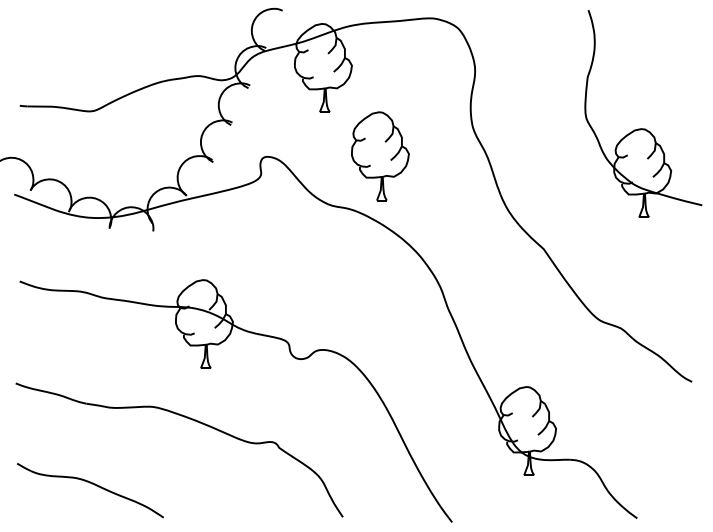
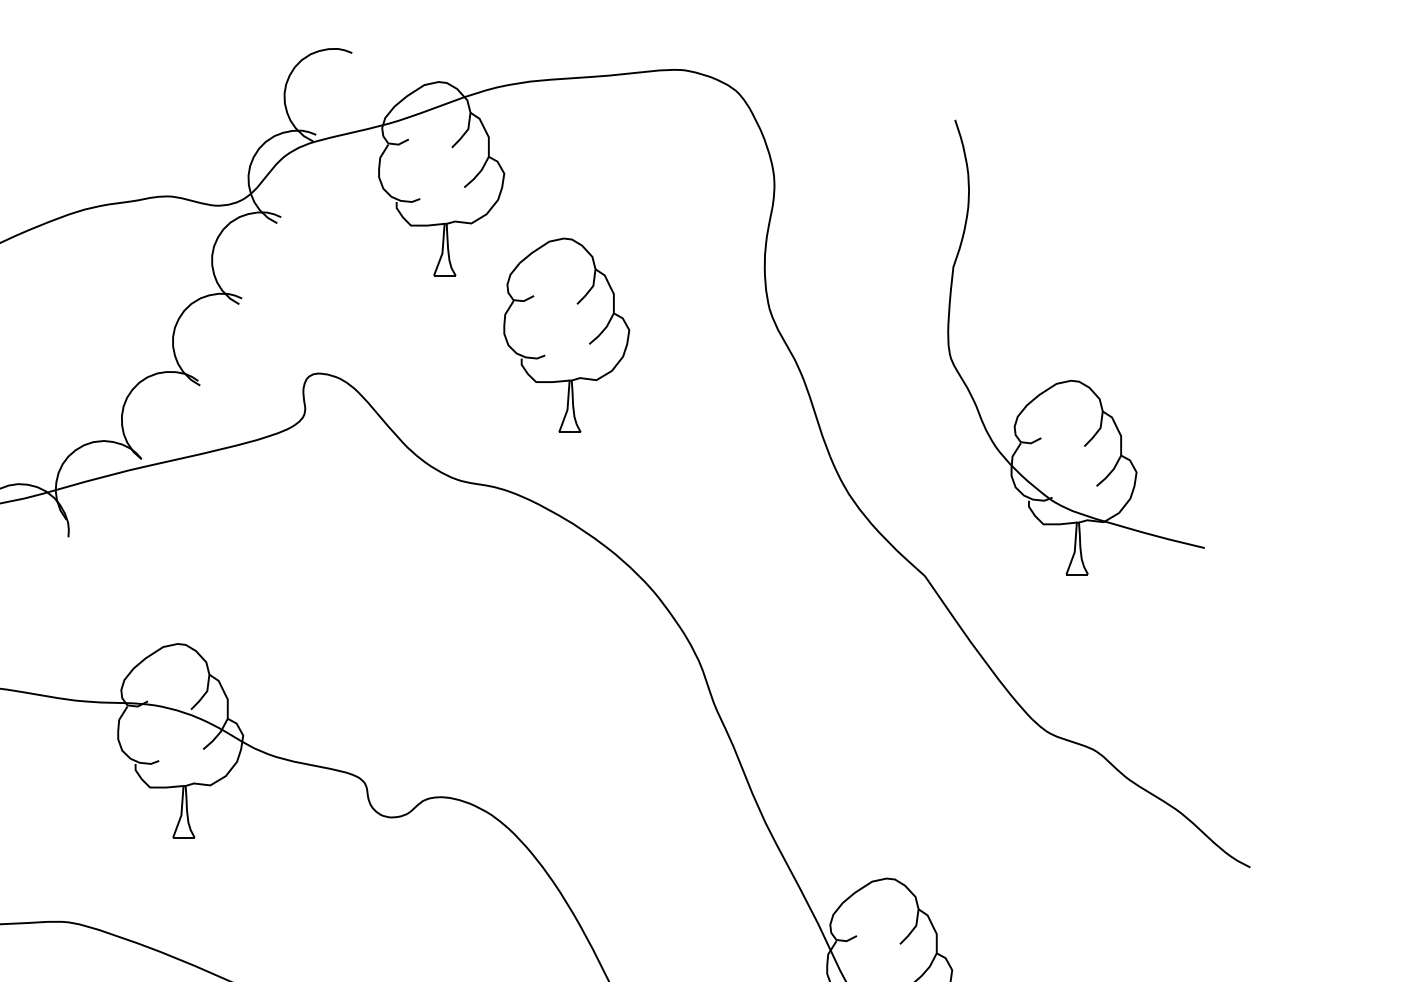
part: (643, 128) -> (1075, 379), moved
part: (380, 156) -> (566, 335), moved

